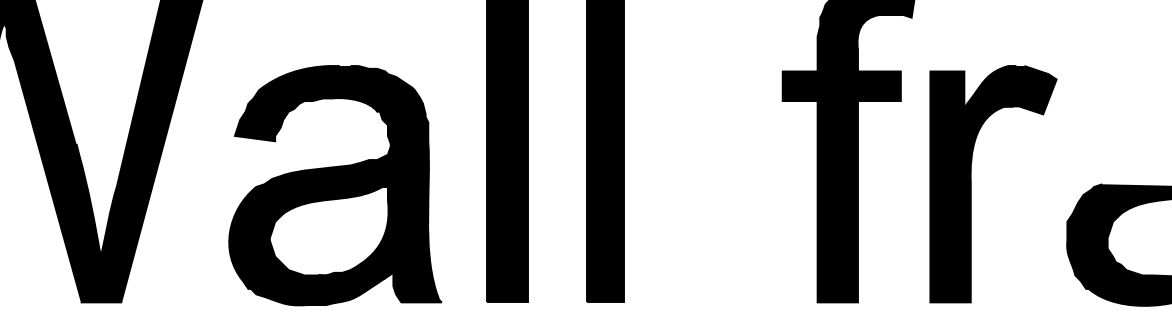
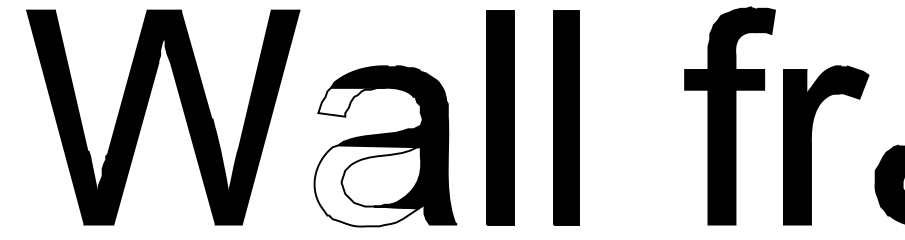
fill: (284, 118) -> (351, 101), removed
fill: (308, 244) -> (367, 185), removed

